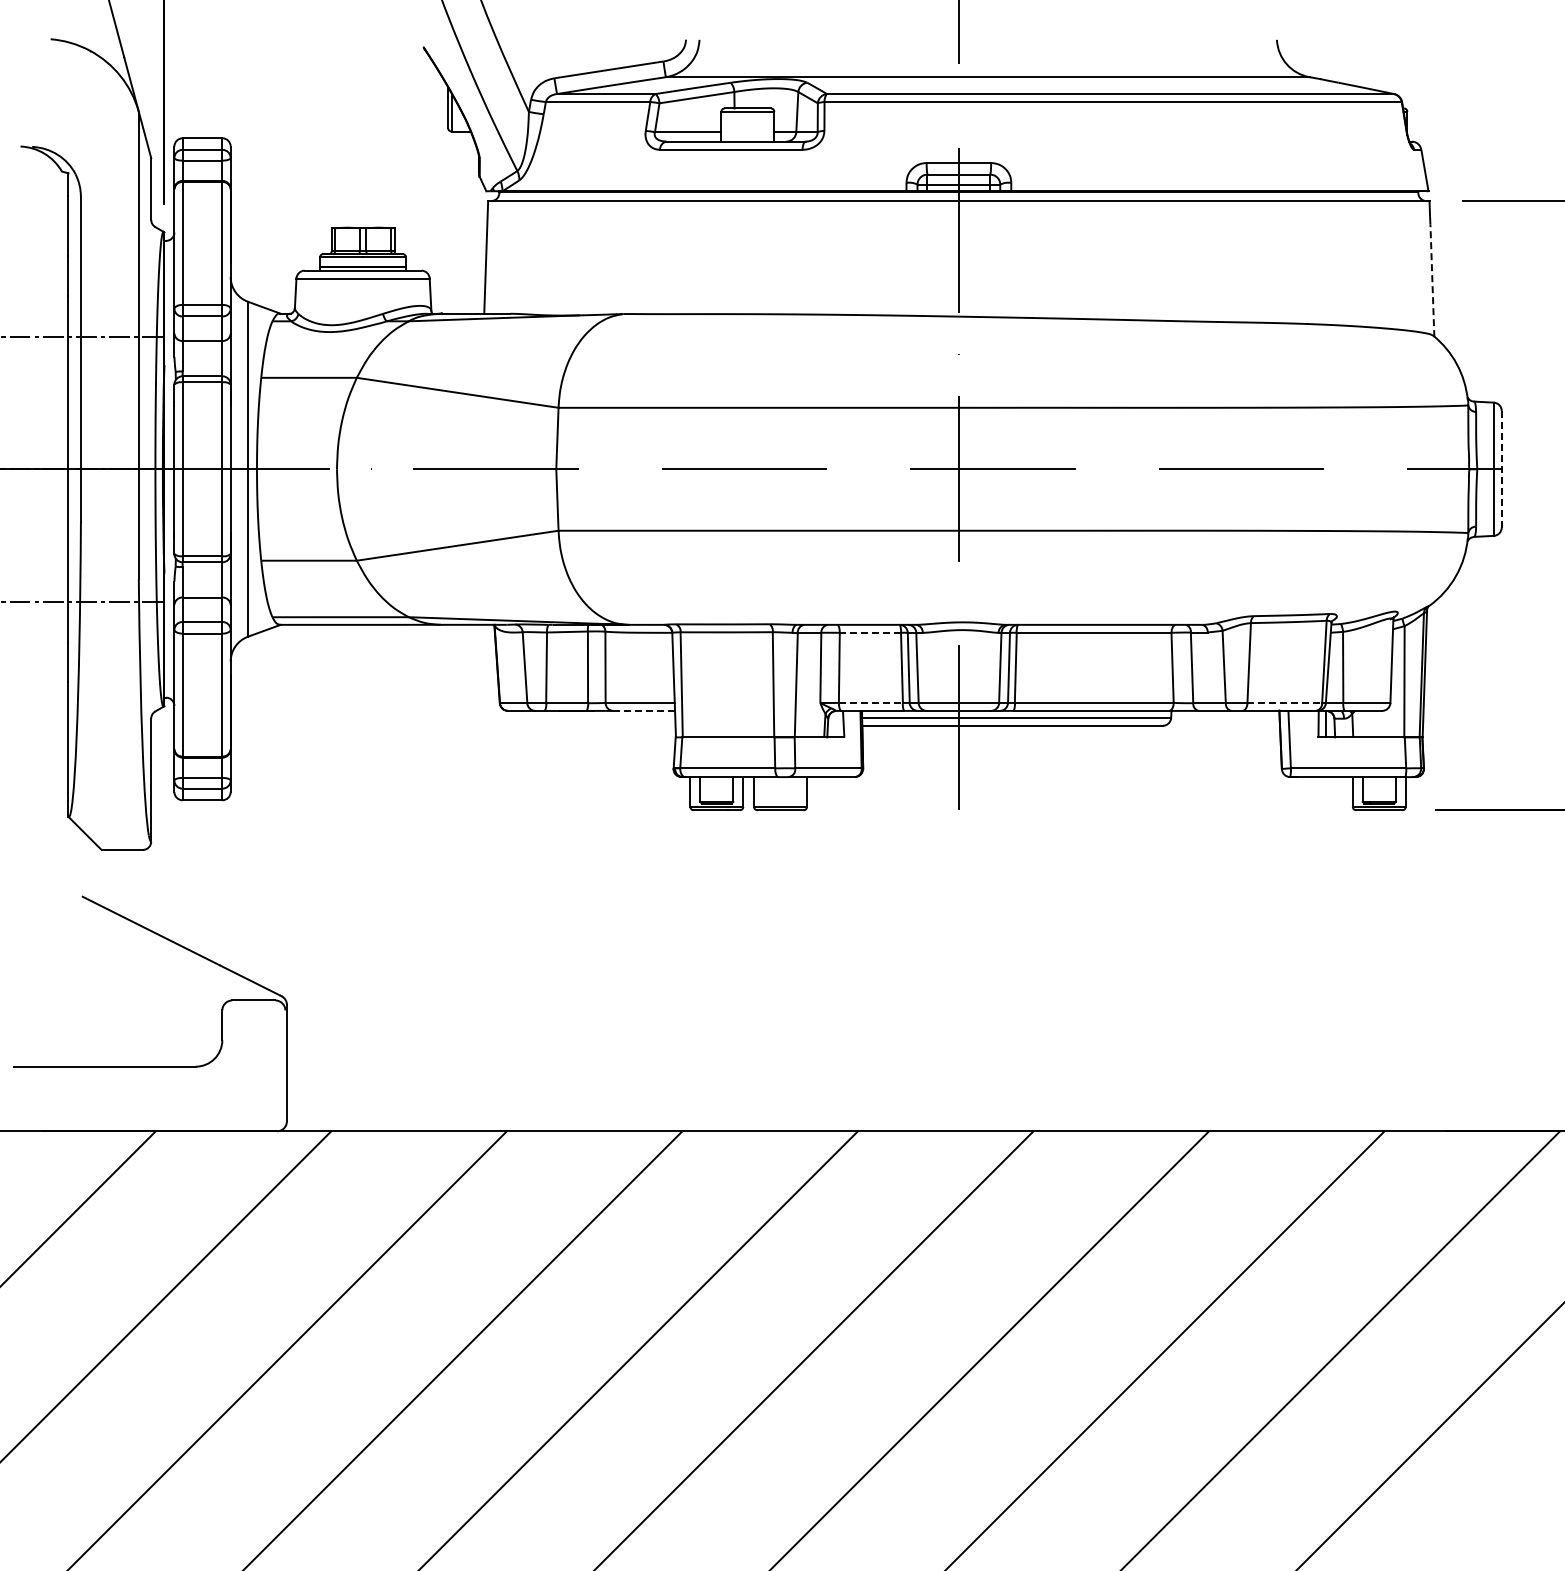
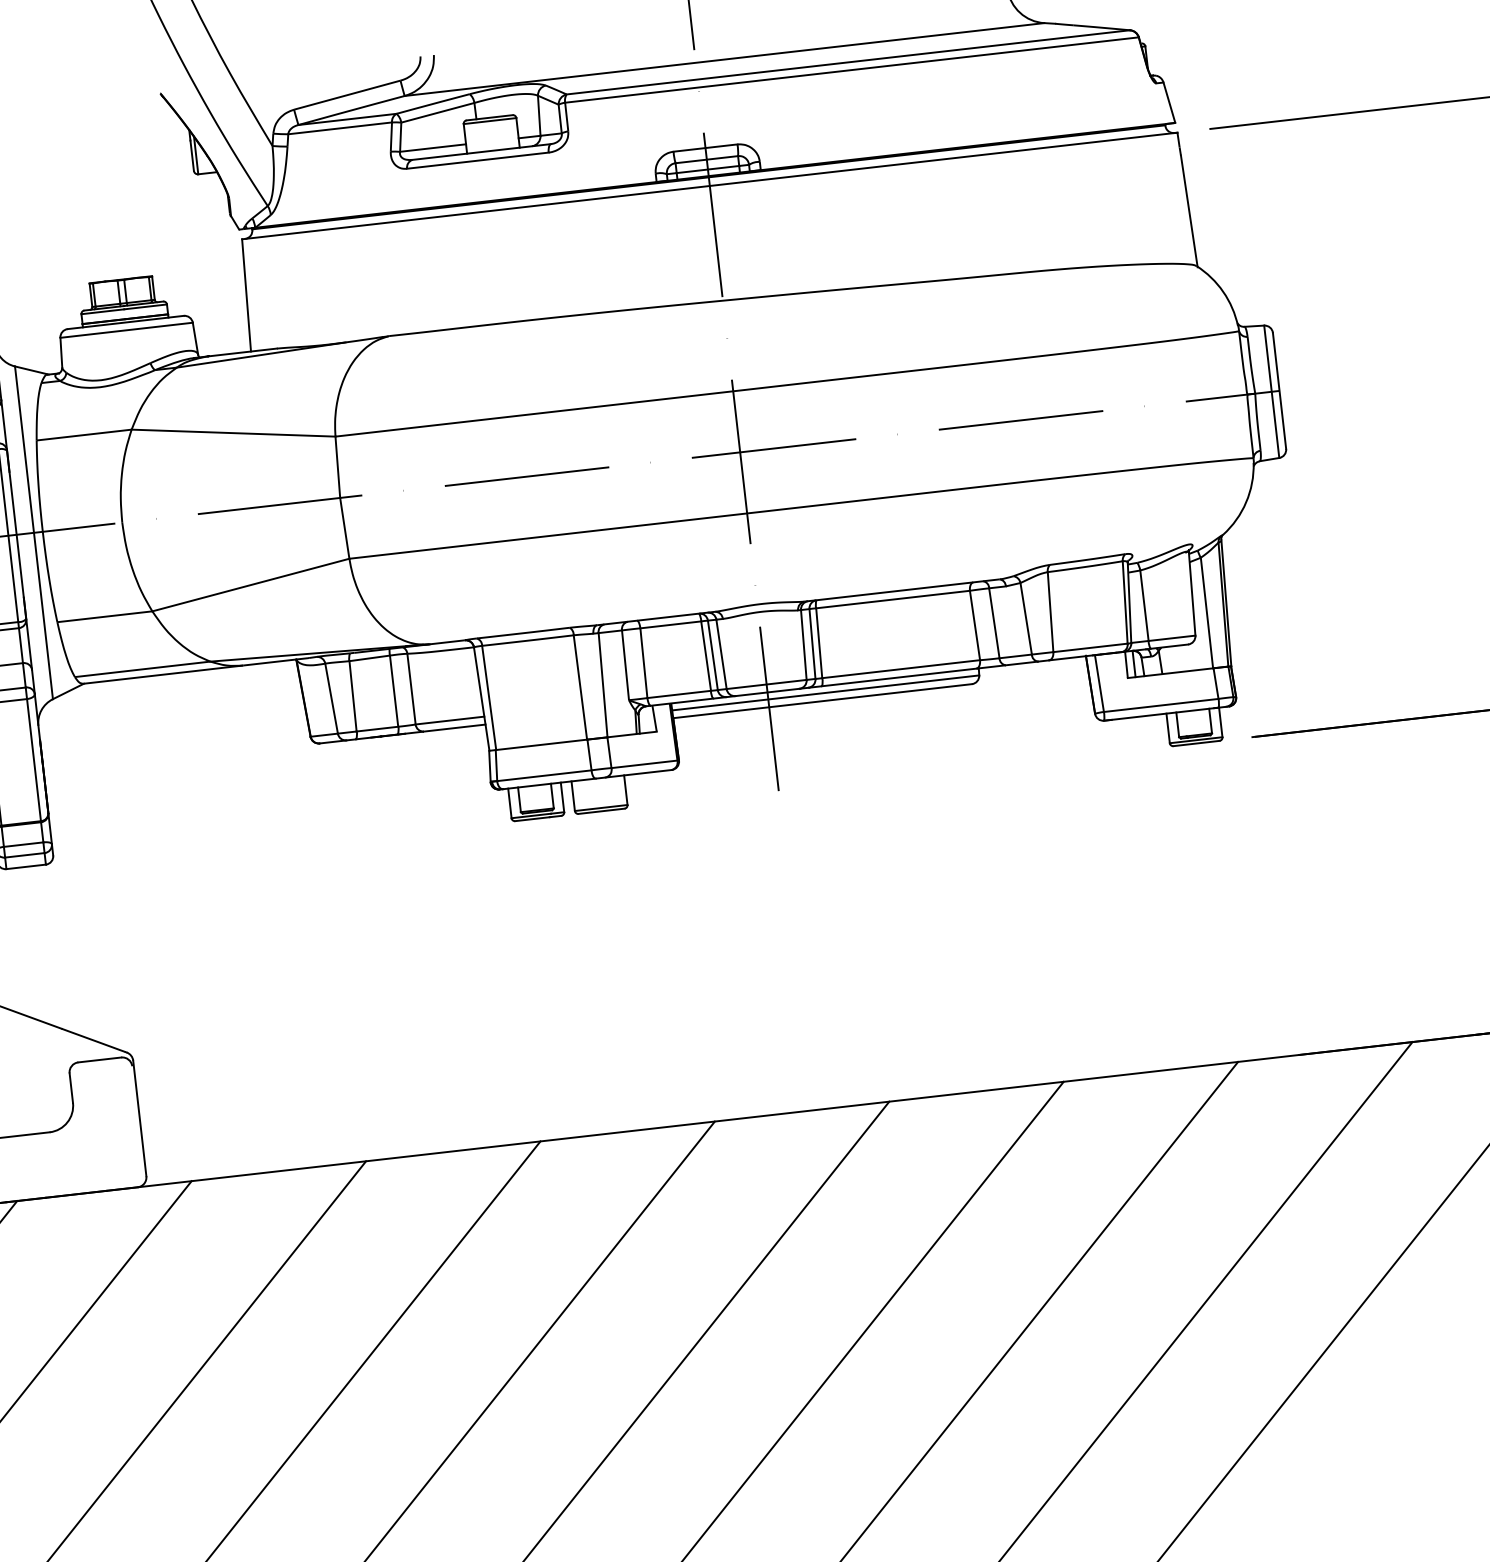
line: (1432, 280) -> (1189, 211), dashed -> solid
line: (1501, 469) -> (1279, 391), dashed -> solid
line: (870, 632) -> (670, 624), dashed -> solid
line: (871, 702) -> (679, 693), dashed -> solid
line: (1285, 703) -> (1091, 648), dashed -> solid
line: (643, 710) -> (454, 727), dashed -> solid

